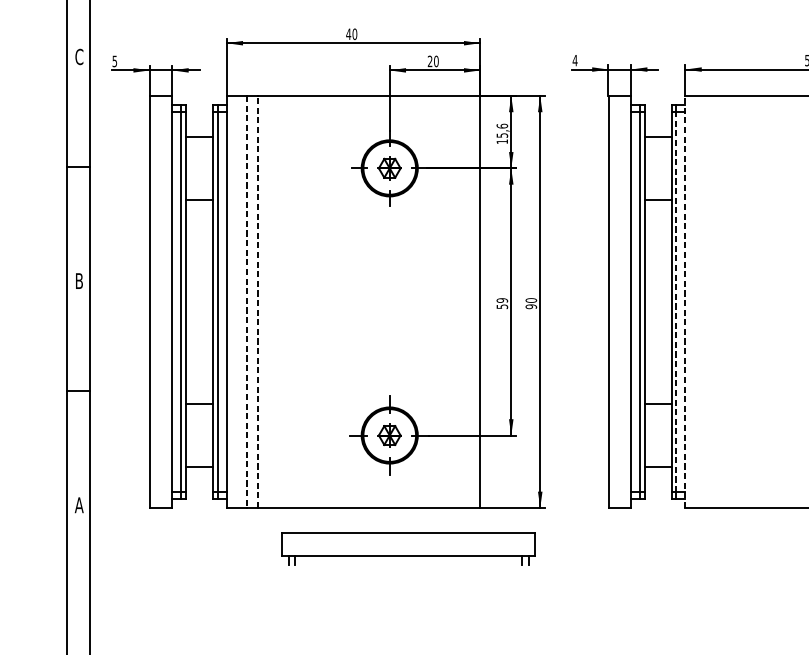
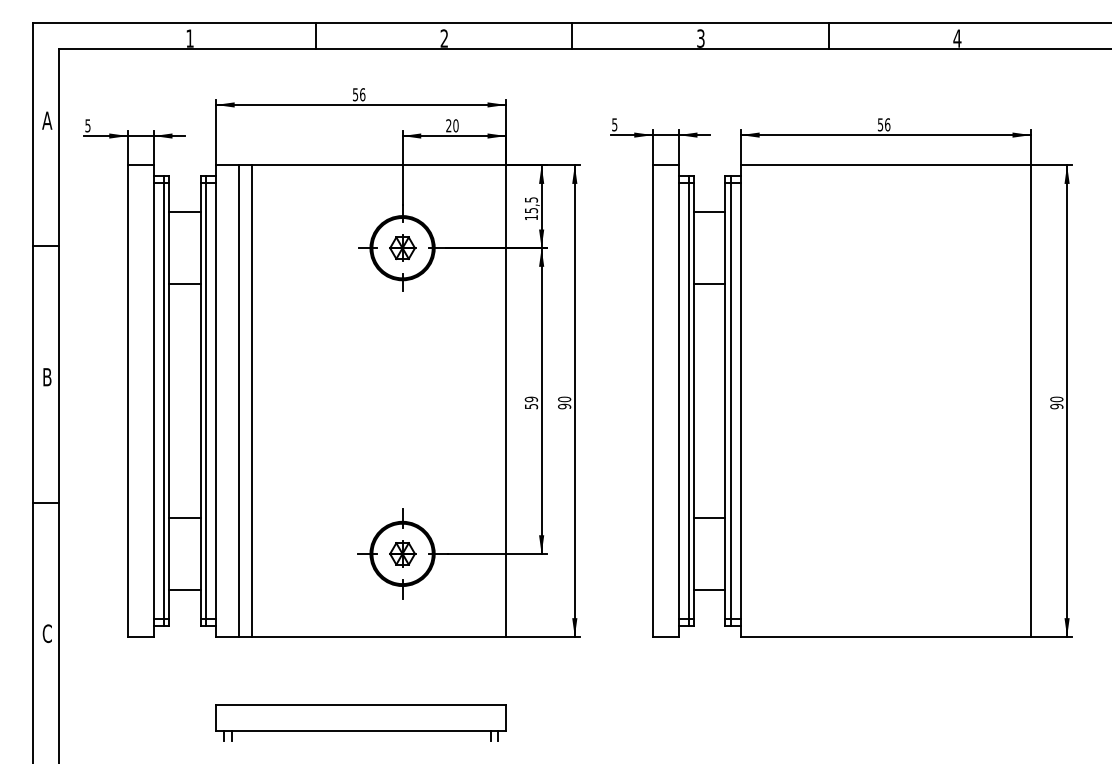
text: (351, 34) -> (358, 94), 40 -> 56
text: (79, 56) -> (47, 120), C -> A
text: (574, 60) -> (614, 124), 4 -> 5
text: (502, 125) -> (531, 199), 15,6 -> 15,5
line: (247, 302) -> (239, 401), dashed -> solid
line: (258, 302) -> (252, 401), dashed -> solid
line: (676, 302) -> (730, 401), dashed -> solid
line: (685, 302) -> (741, 401), dashed -> solid
text: (79, 505) -> (47, 633), A -> C
part: (408, 548) -> (360, 722), moved

